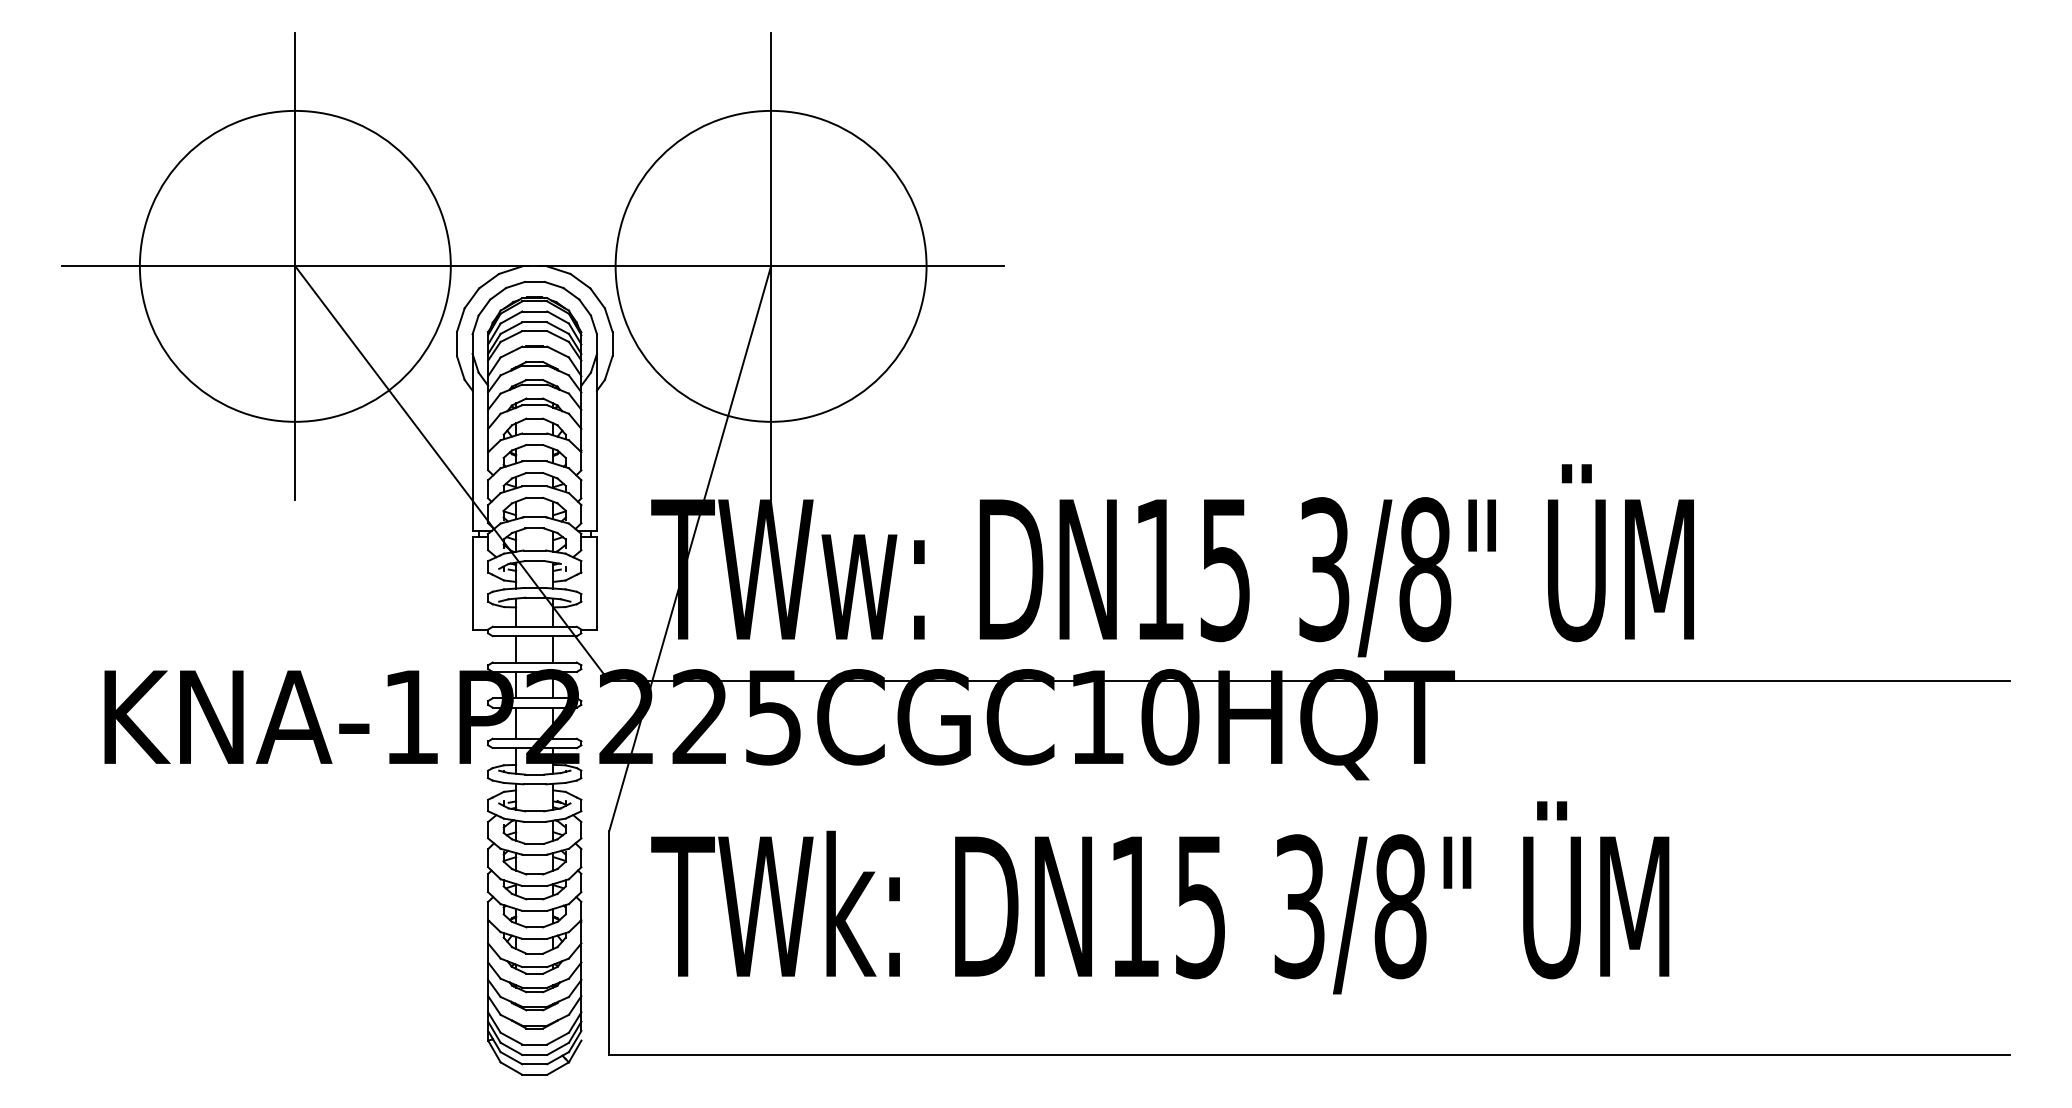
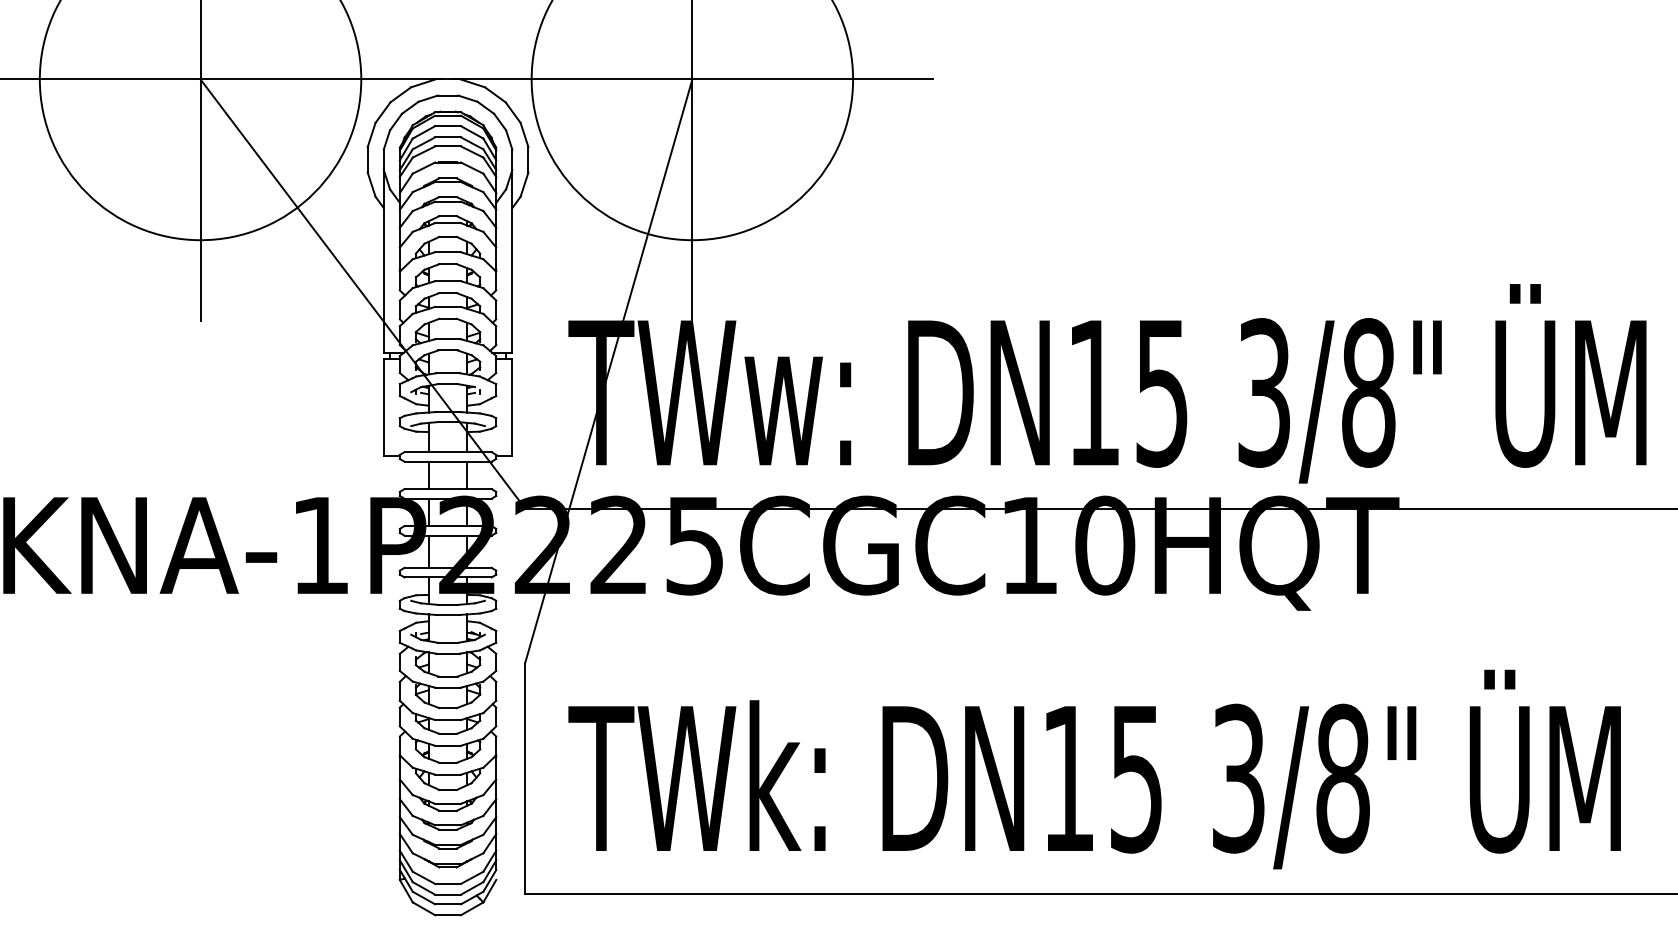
text: (1160, 897) -> (1094, 769), moved

